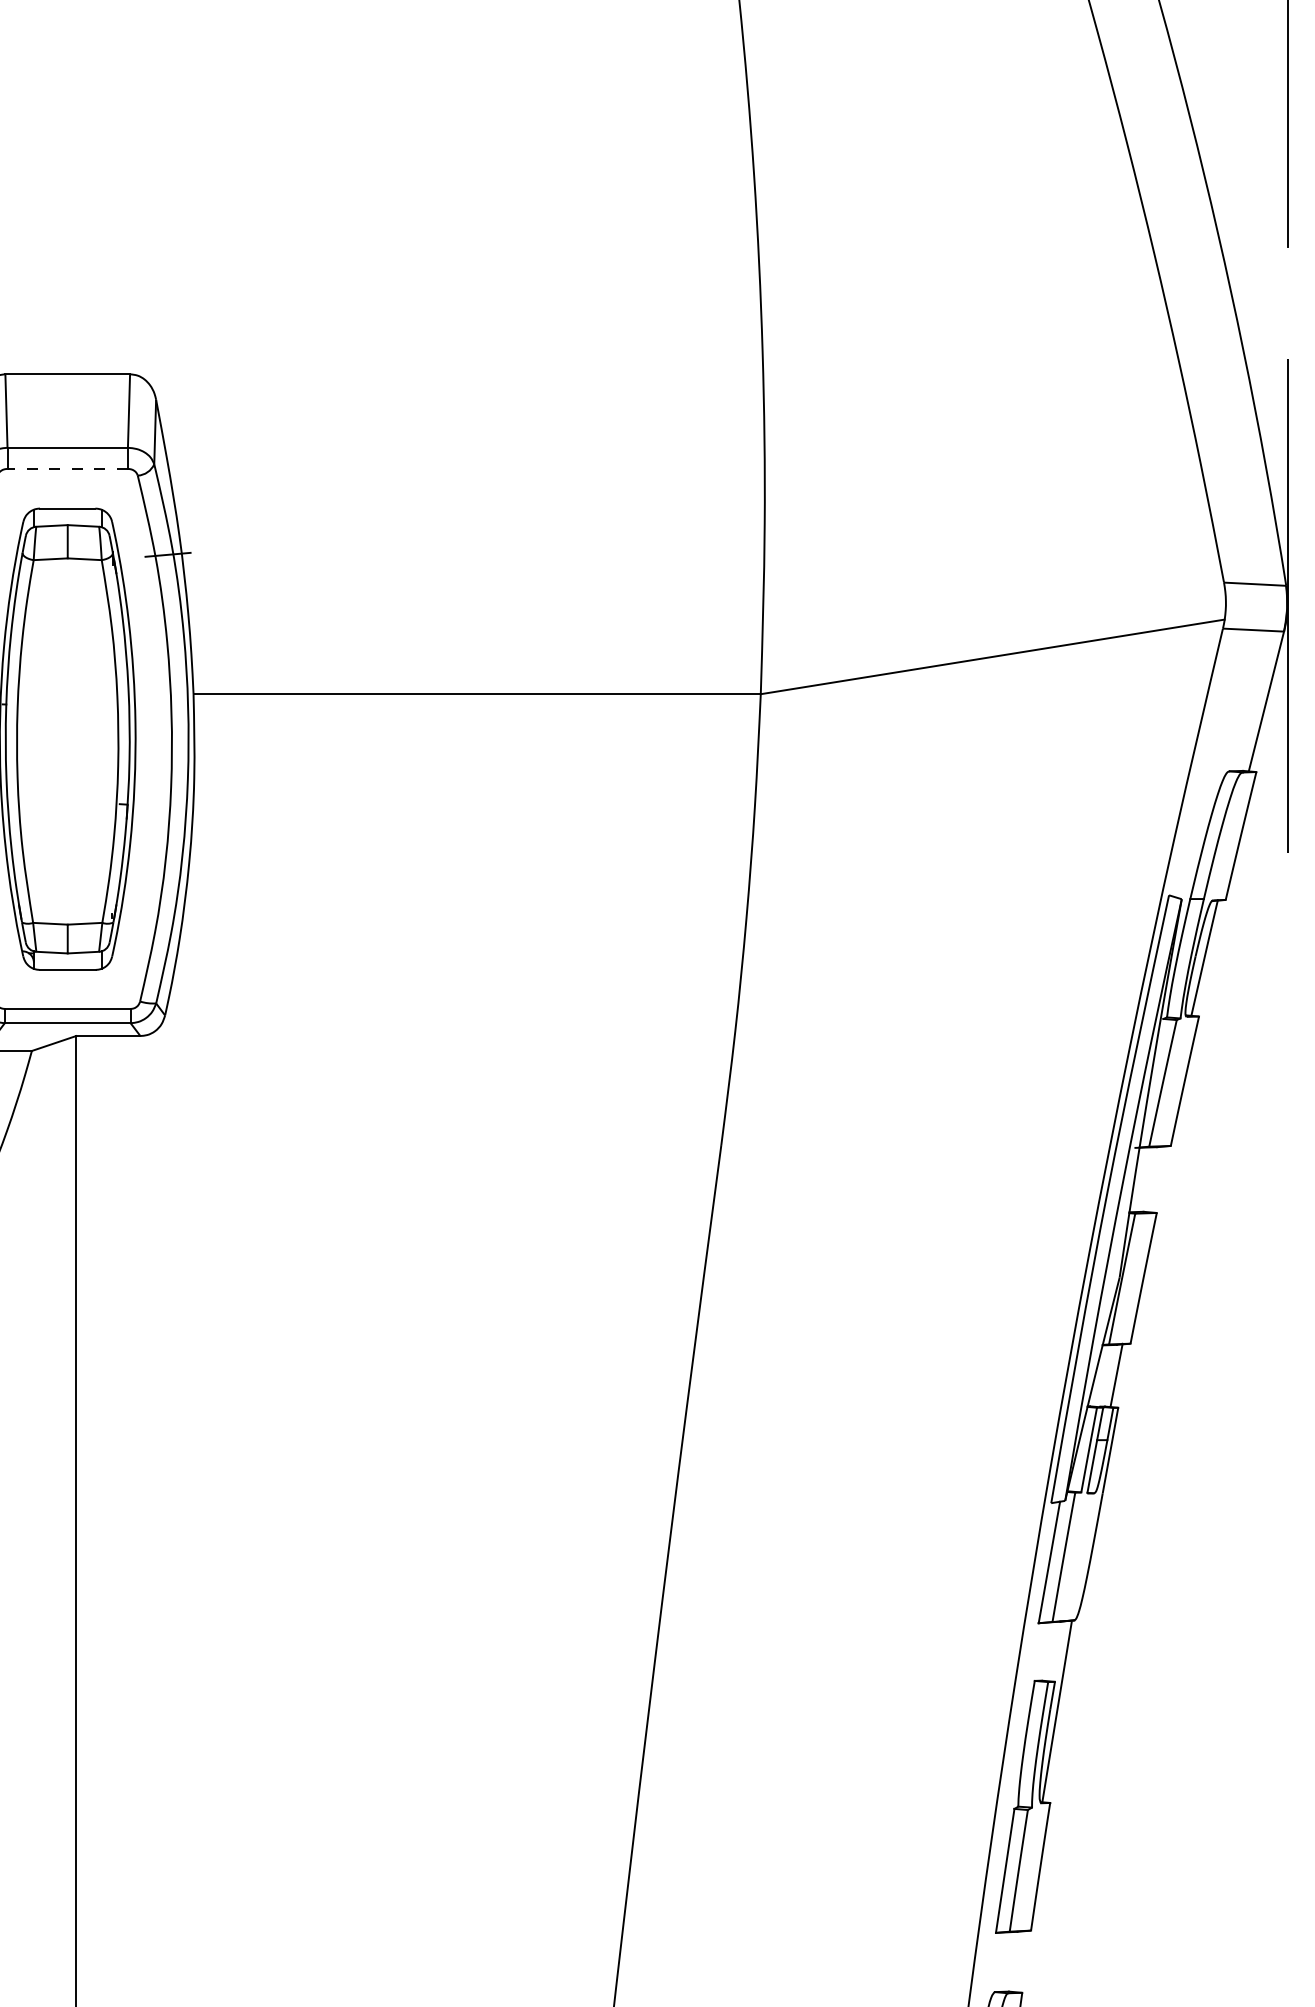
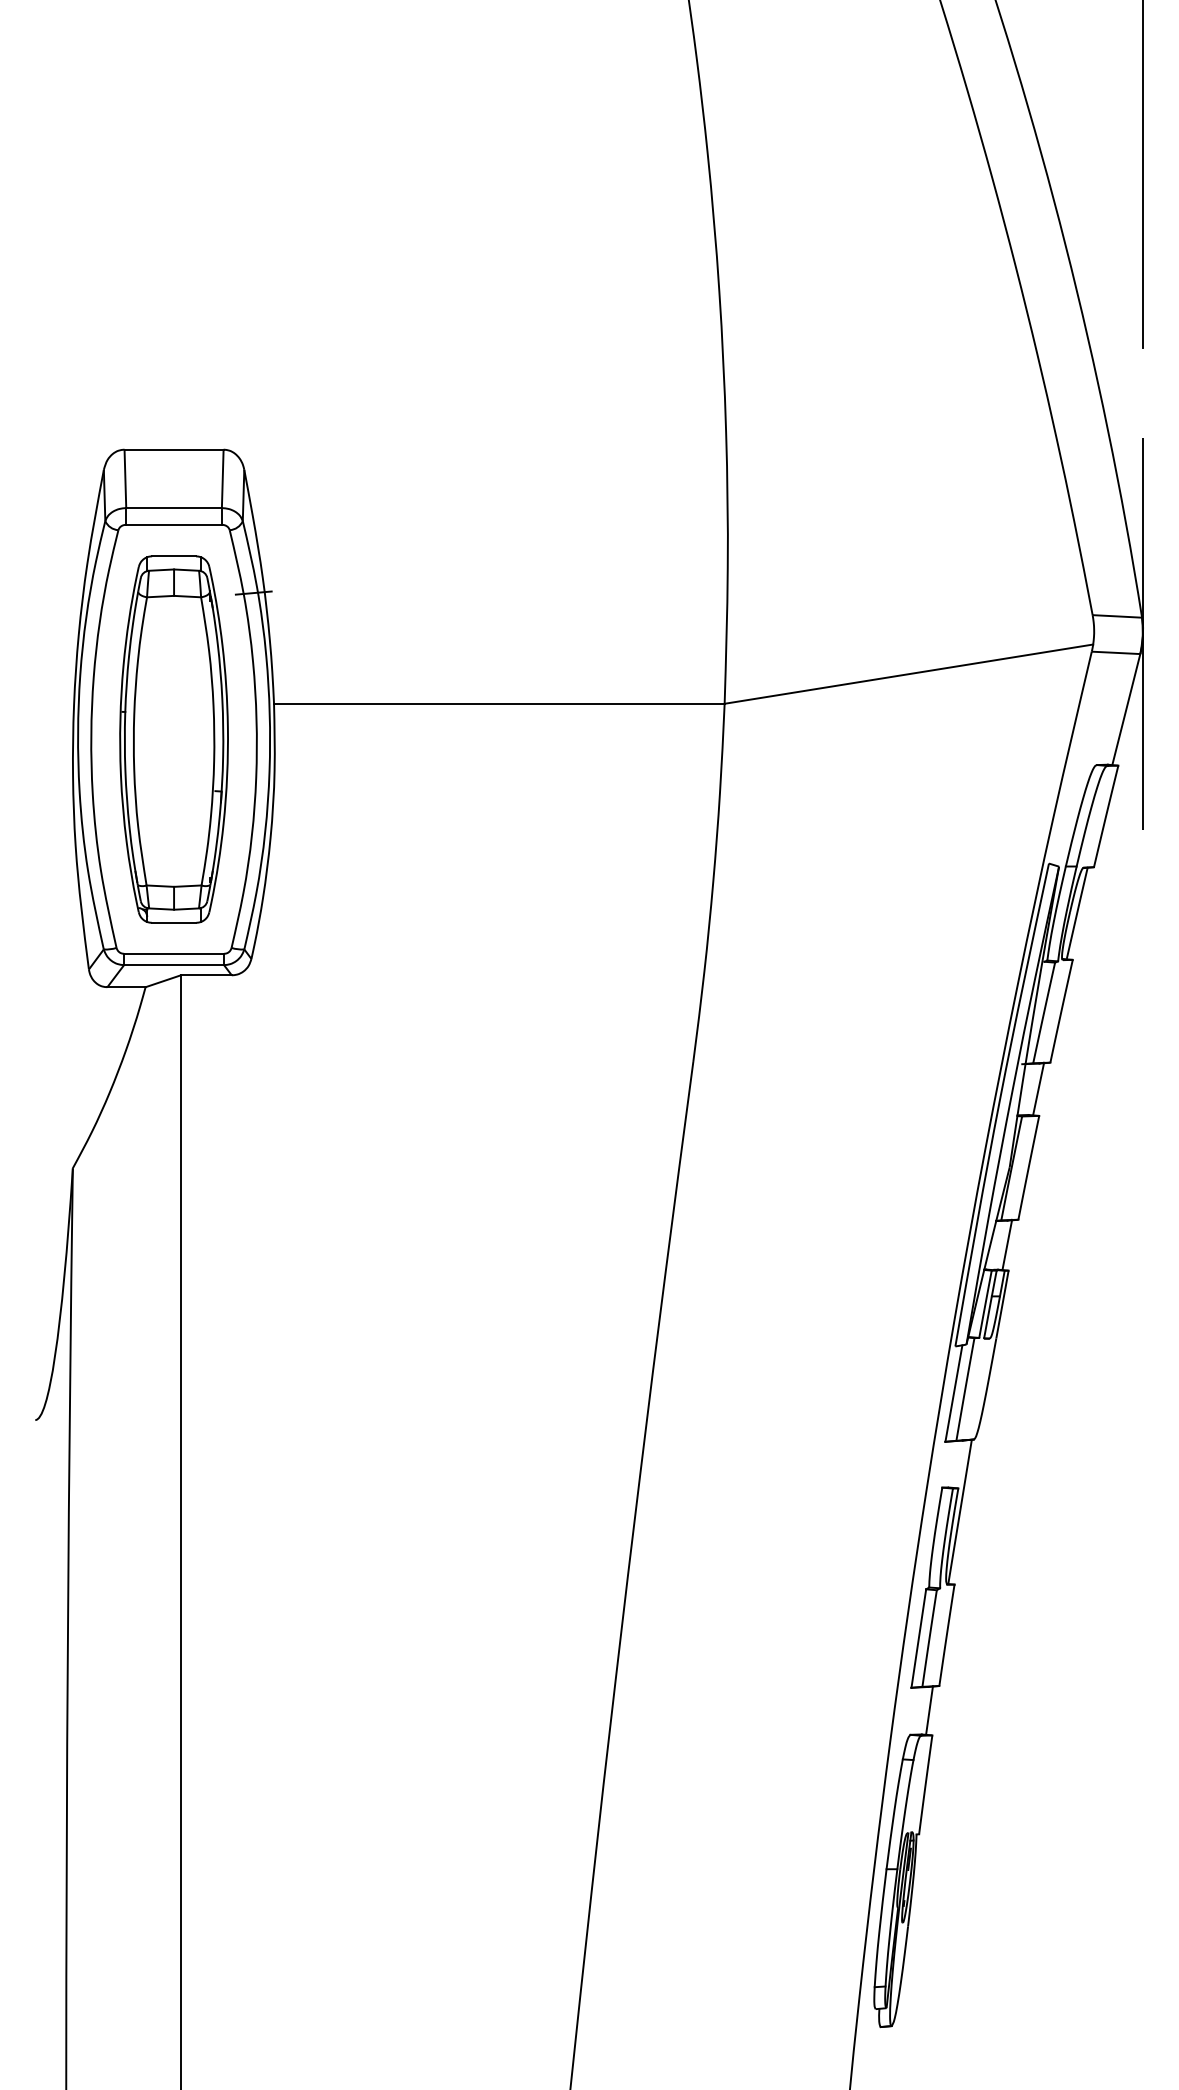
line: (68, 468) -> (174, 524), dashed -> solid
line: (1155, 1178) -> (1038, 1088), added
line: (1018, 1961) -> (929, 1710), added

